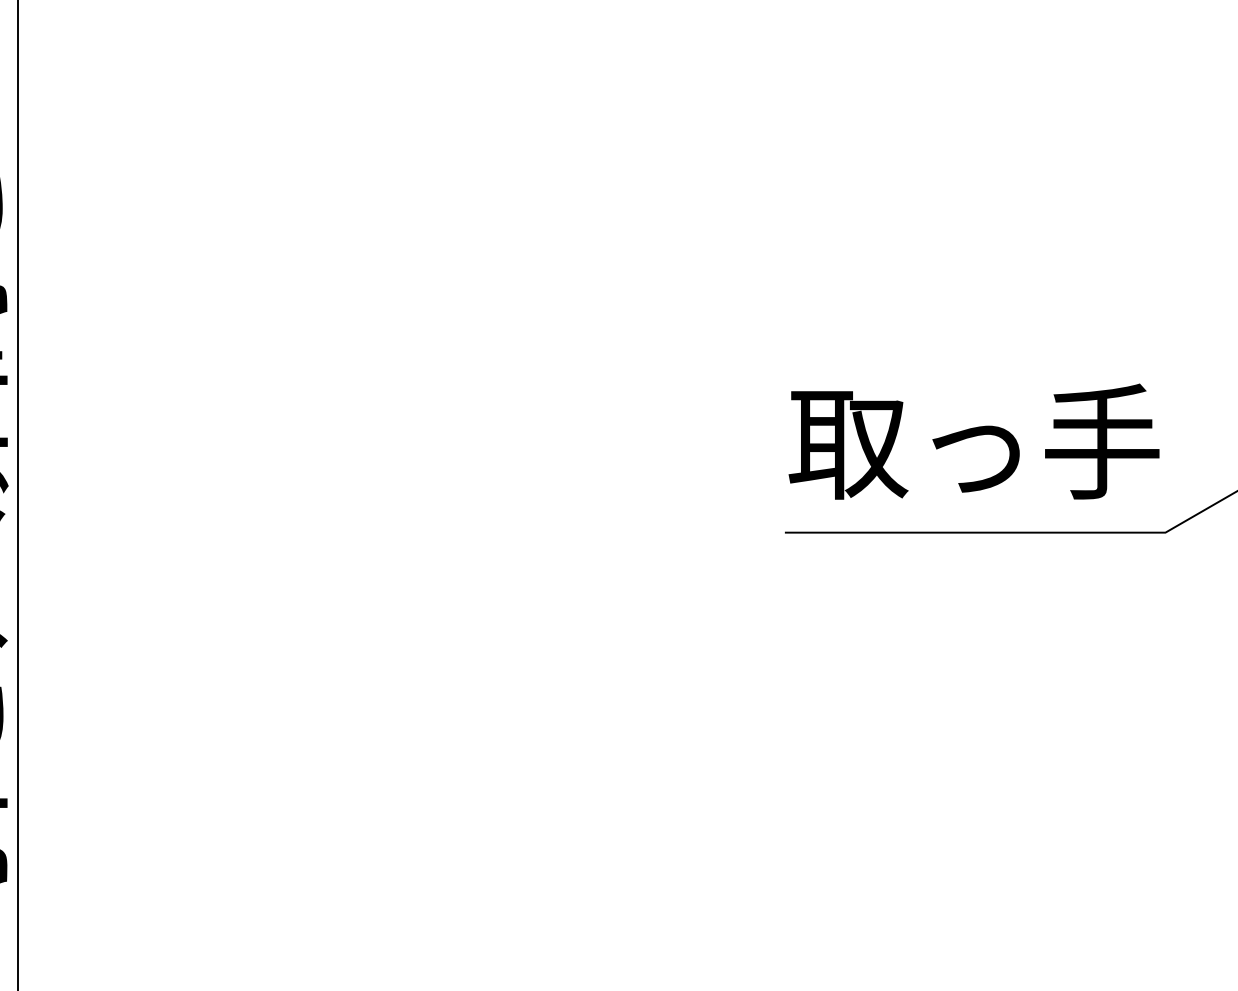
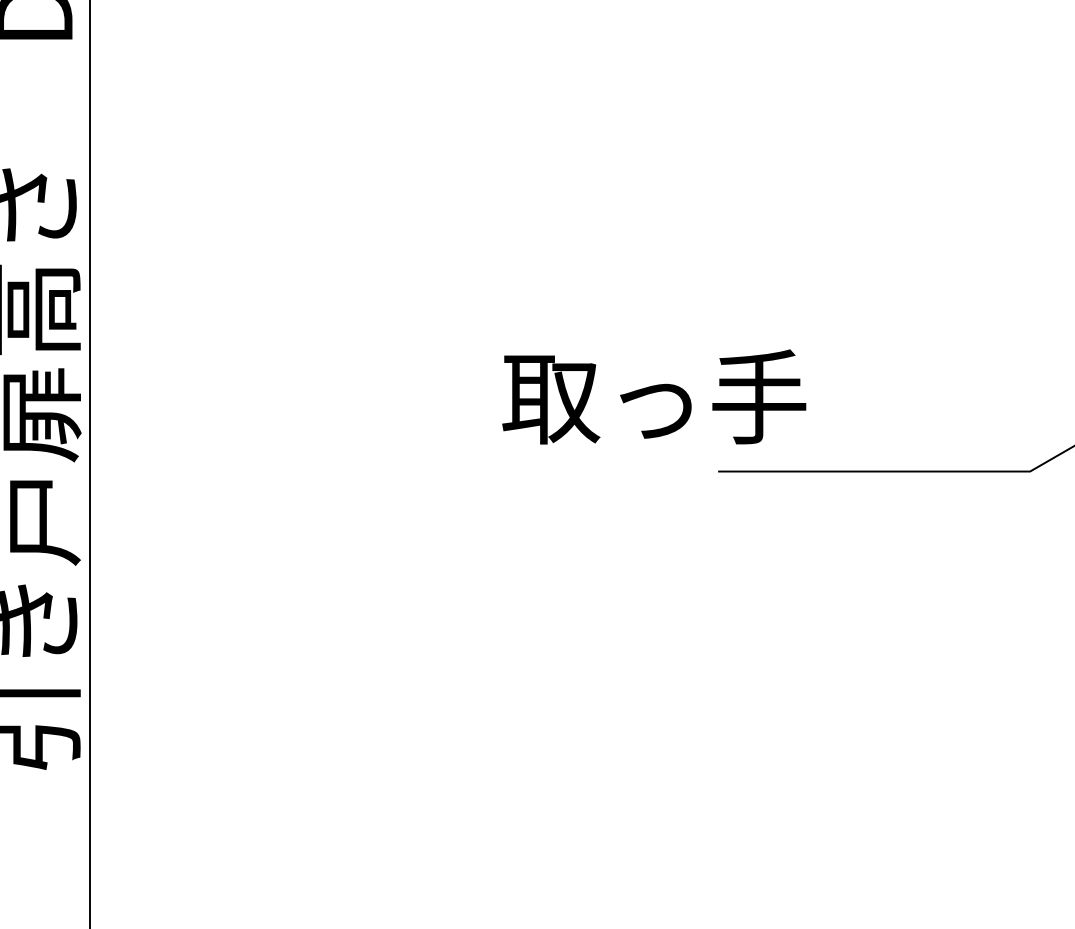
text: (974, 441) -> (654, 396), moved

